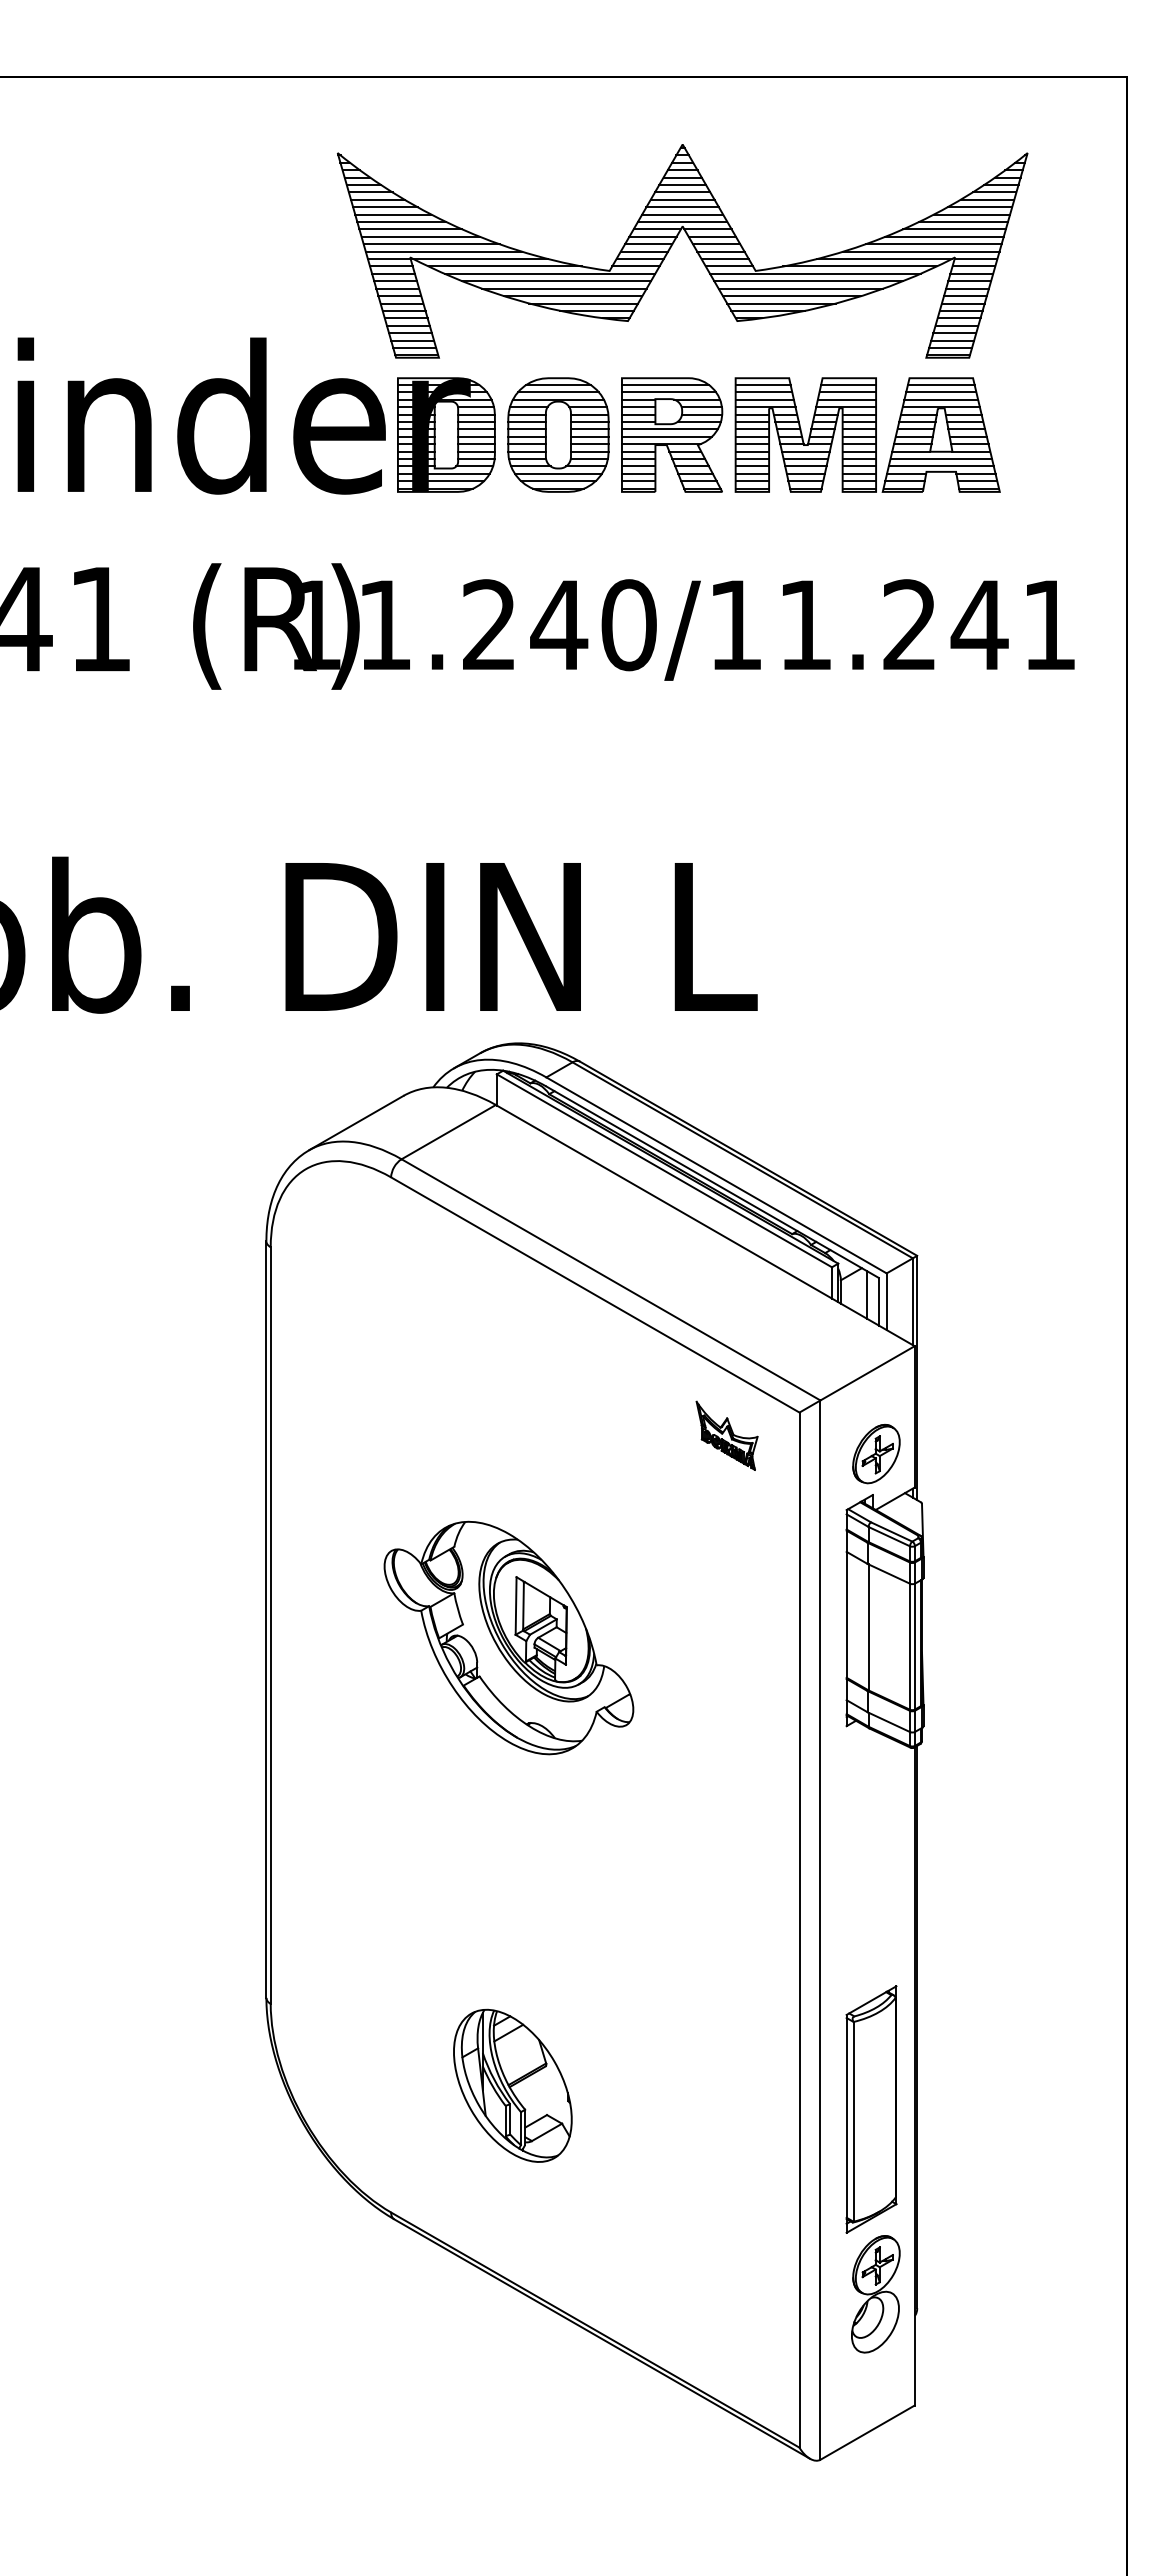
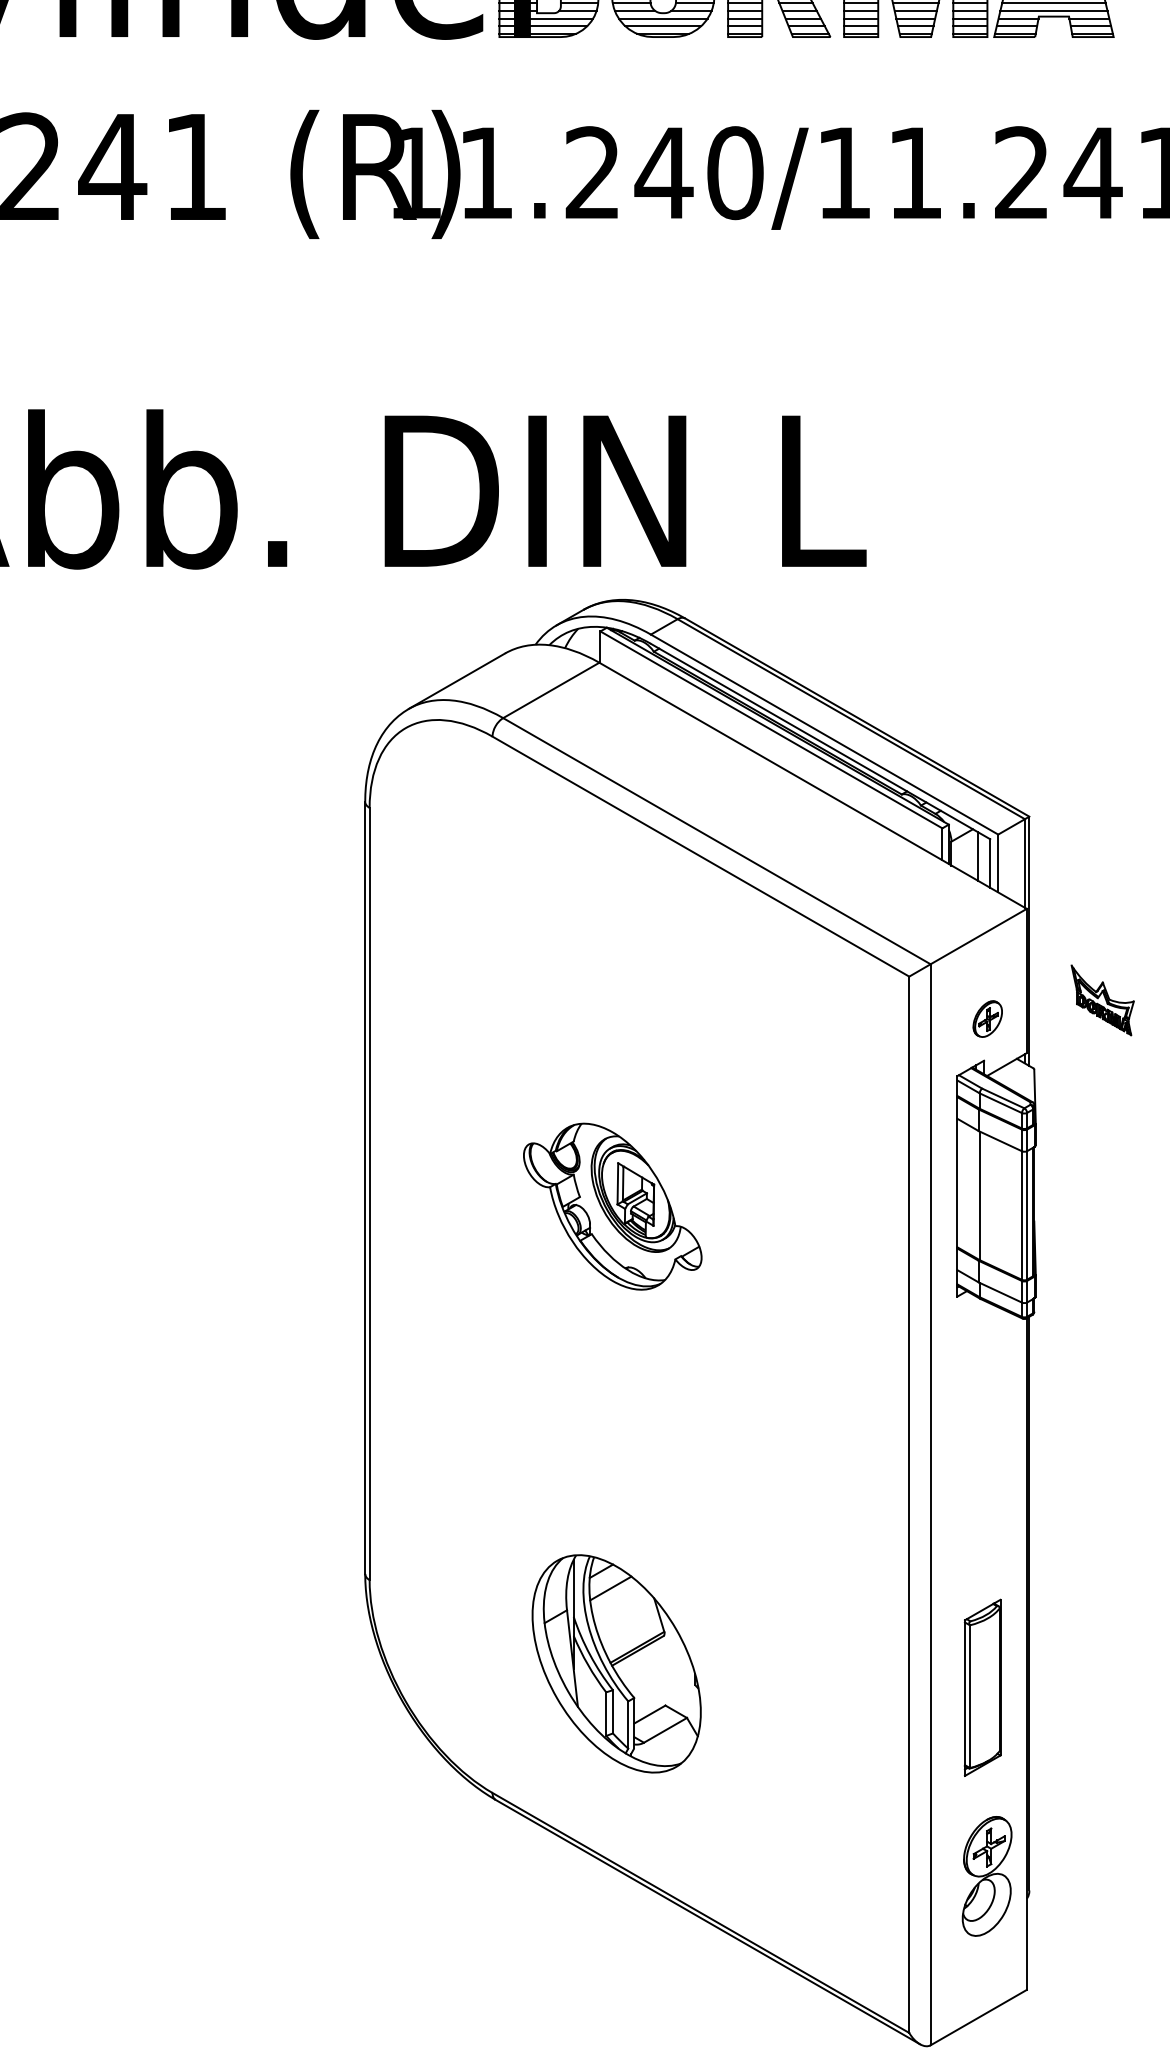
part: (726, 1435) -> (1102, 1000), moved
part: (876, 1454) -> (987, 1019), size x0.6
part: (508, 1637) -> (612, 1206), size x0.7
part: (512, 2085) -> (616, 1663), size x1.4
part: (871, 2109) -> (982, 1687), size x0.7

